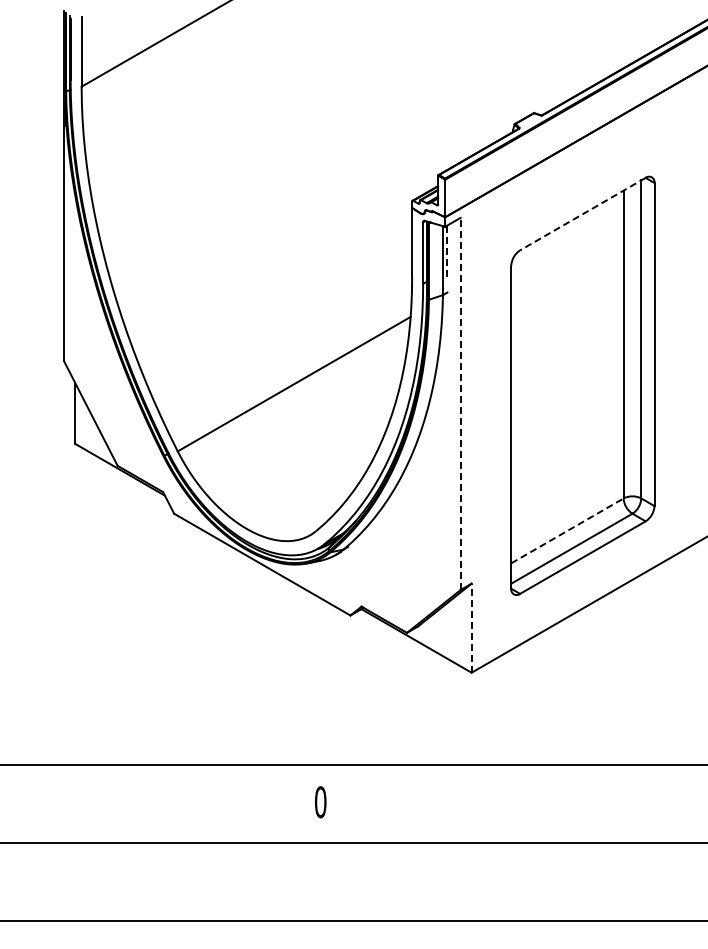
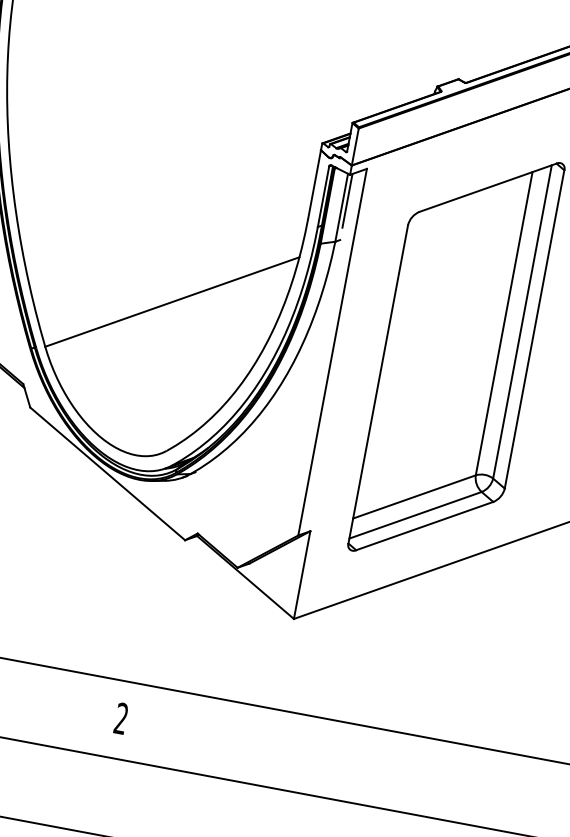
line: (582, 214) -> (487, 188), dashed -> solid
line: (447, 253) -> (347, 201), dashed -> solid
line: (460, 403) -> (332, 351), dashed -> solid
line: (567, 530) -> (414, 496), dashed -> solid
line: (471, 628) -> (301, 575), dashed -> solid
text: (320, 802) -> (121, 718), 0 -> 2

